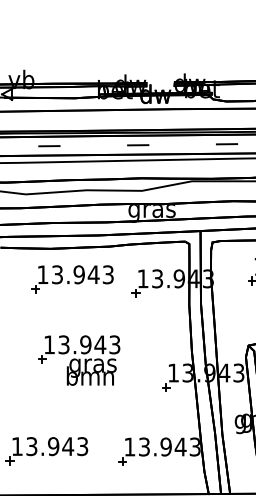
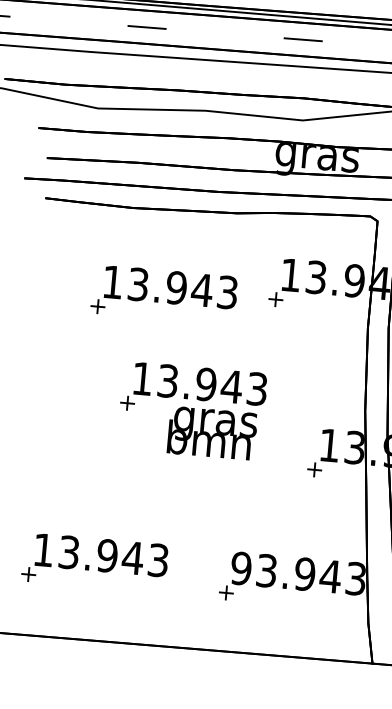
part: (72, 279) -> (164, 295), moved
part: (79, 360) -> (192, 411), moved
text: (129, 446) -> (240, 567), 13.943 -> 93.943

